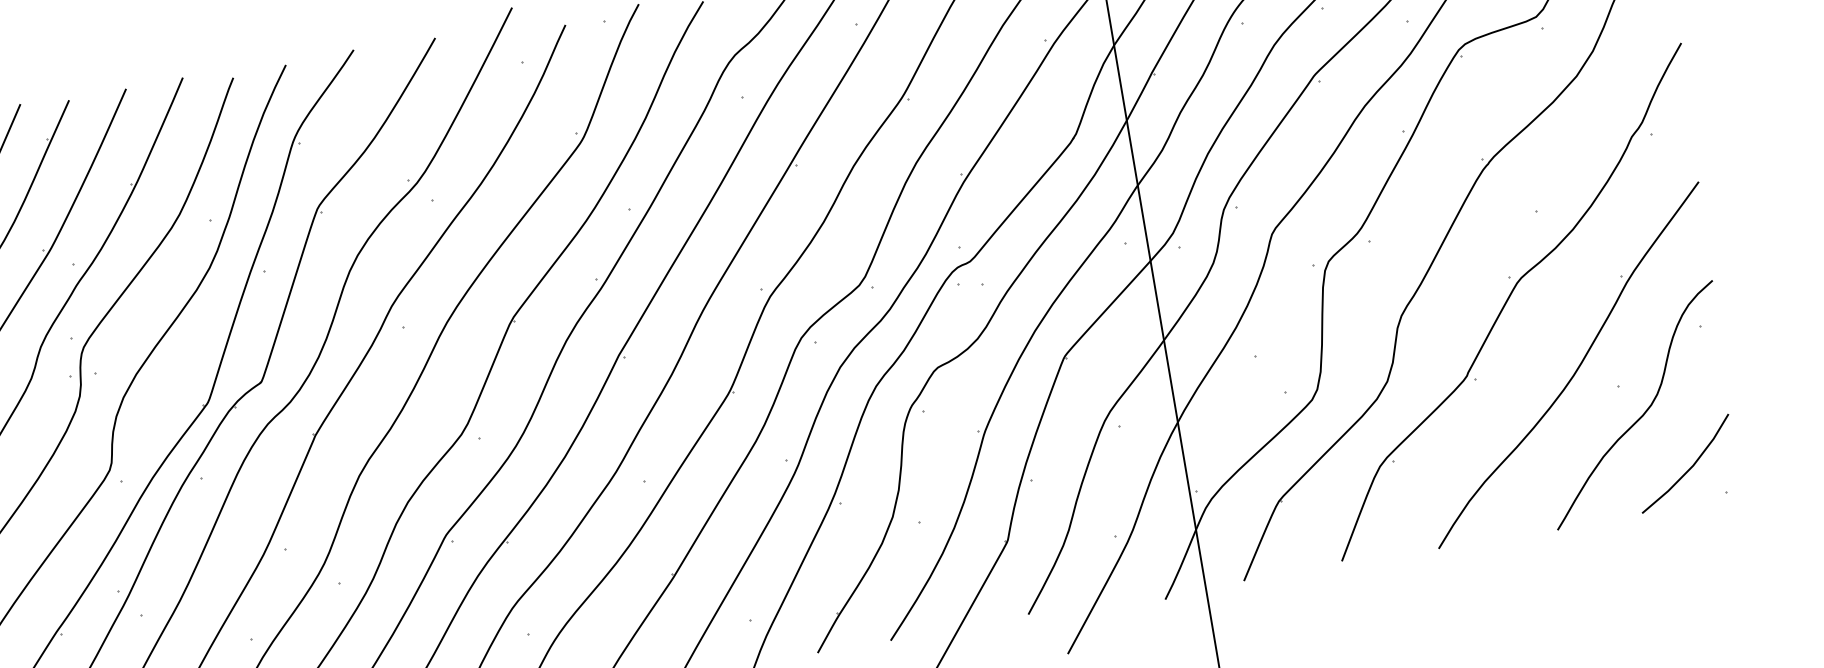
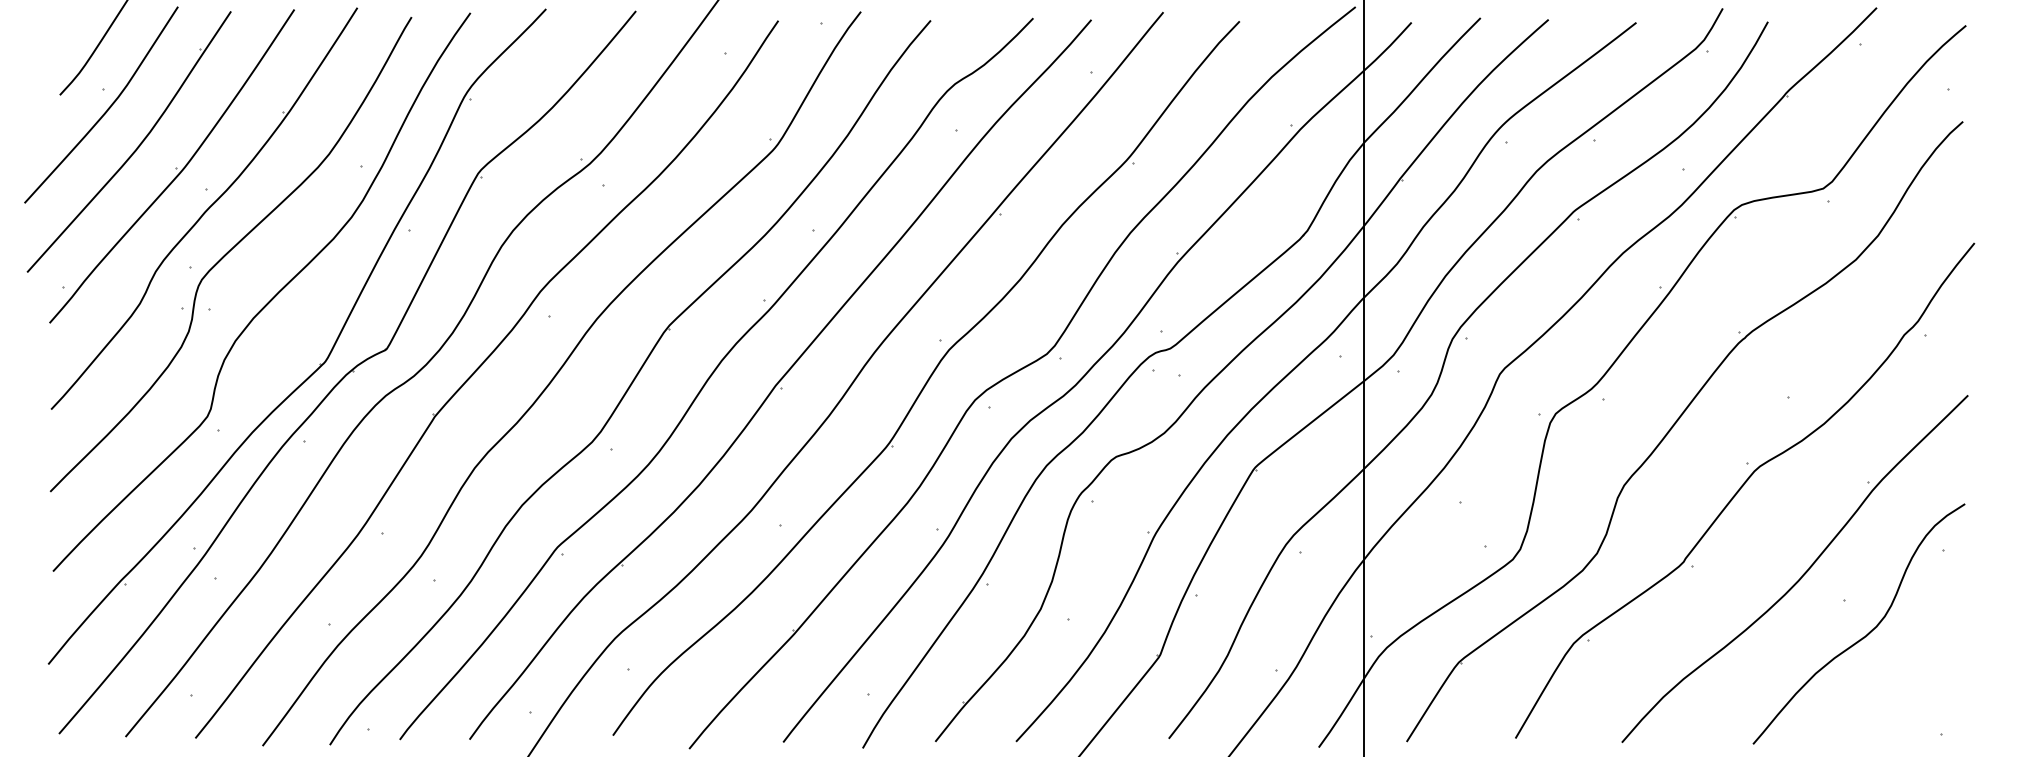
line: (1688, 469) -> (1904, 702), removed

